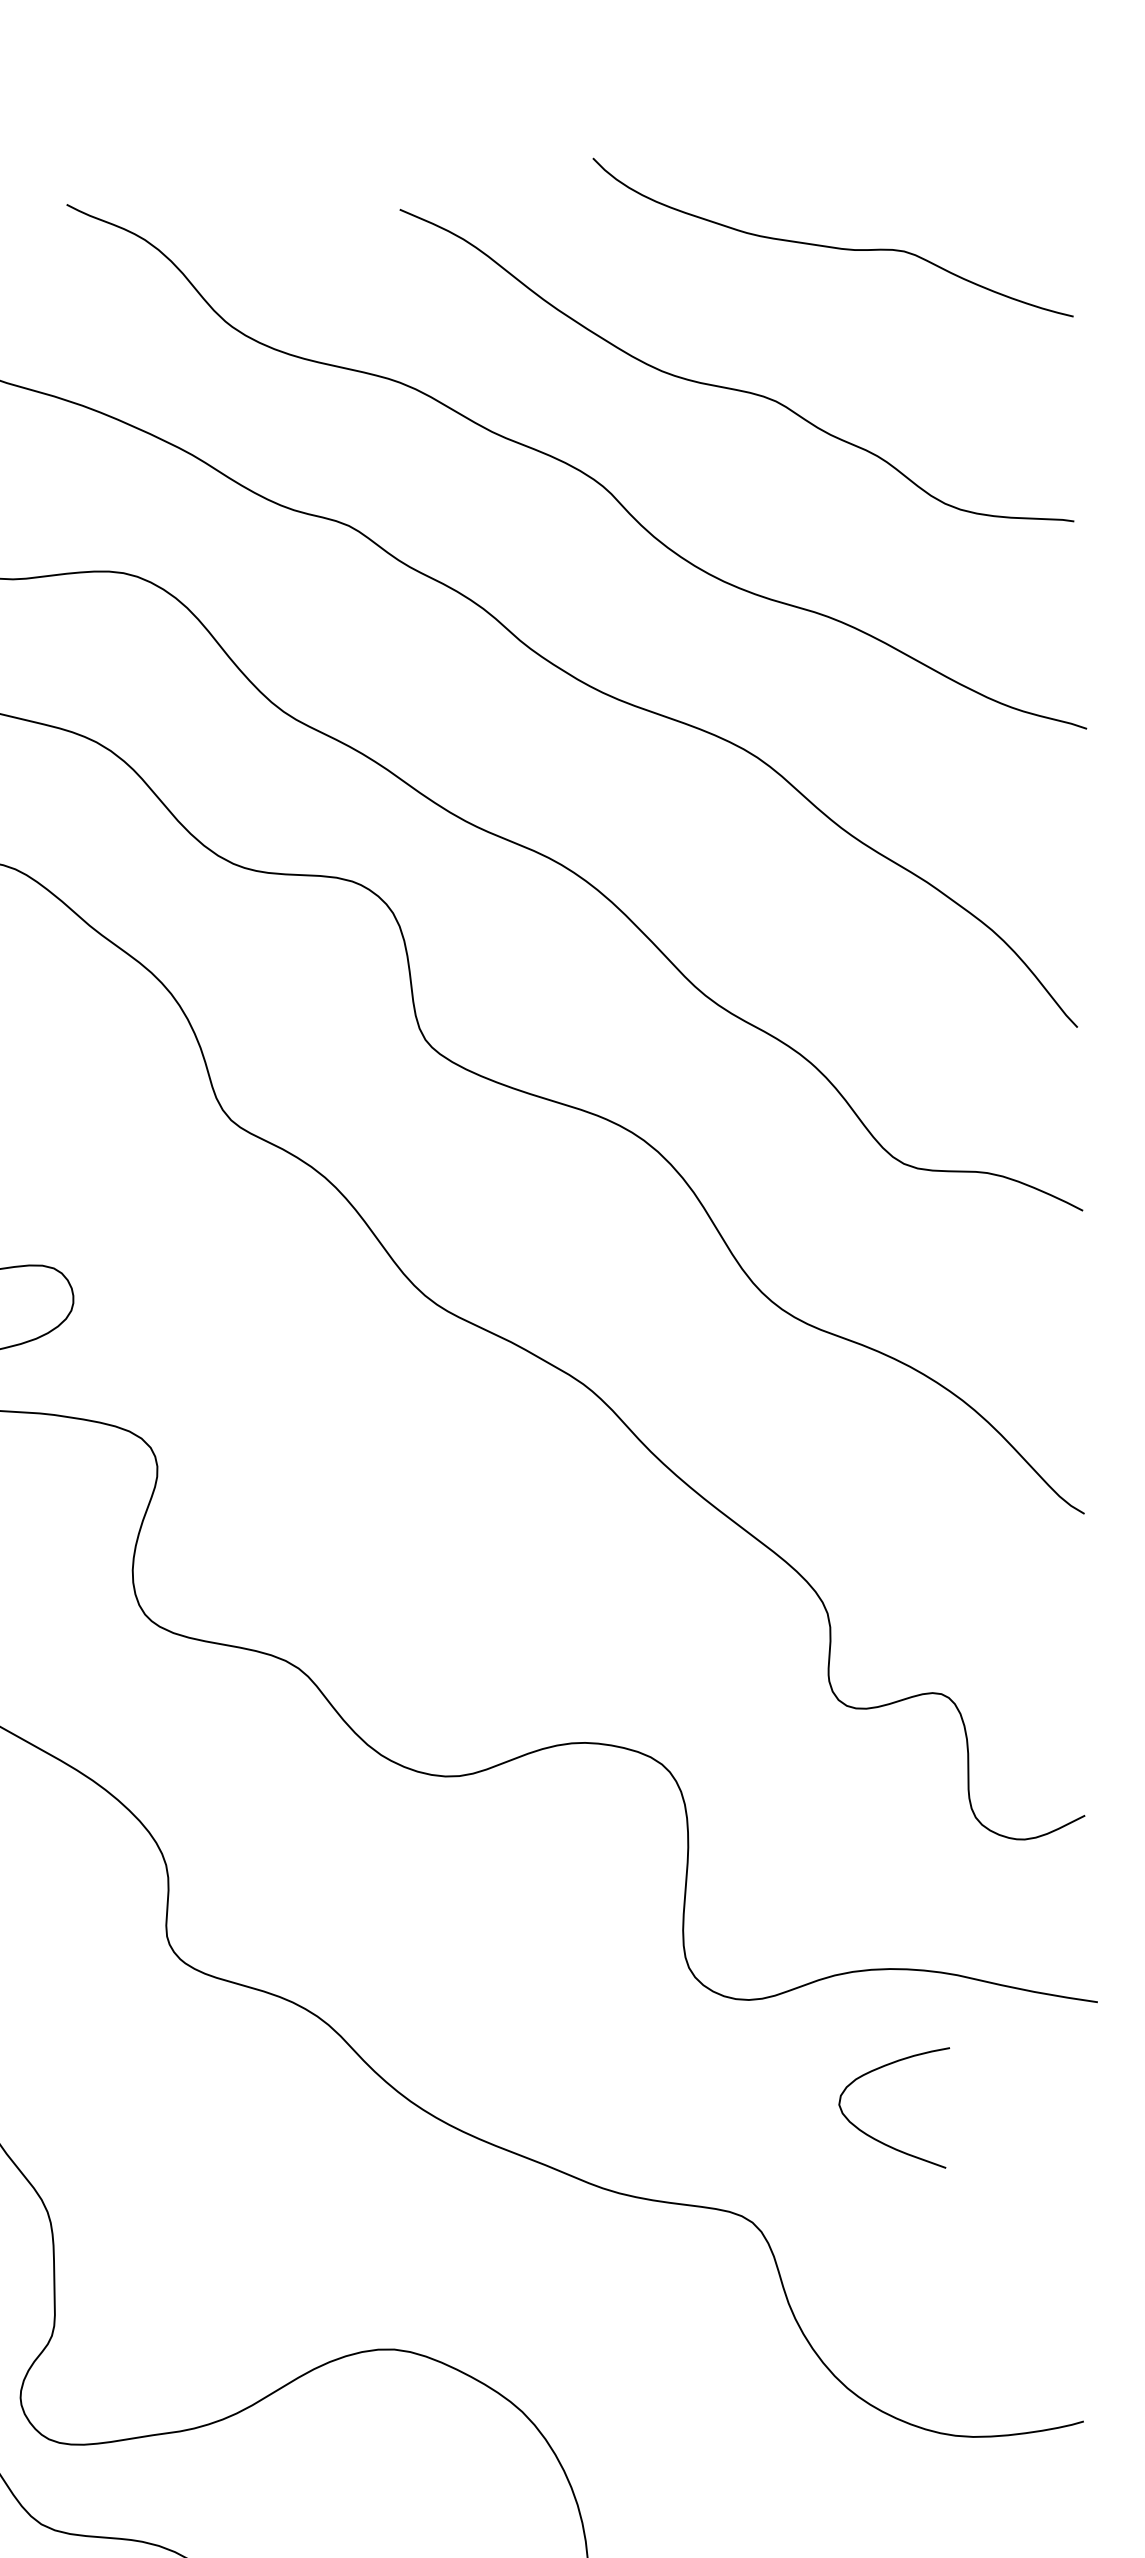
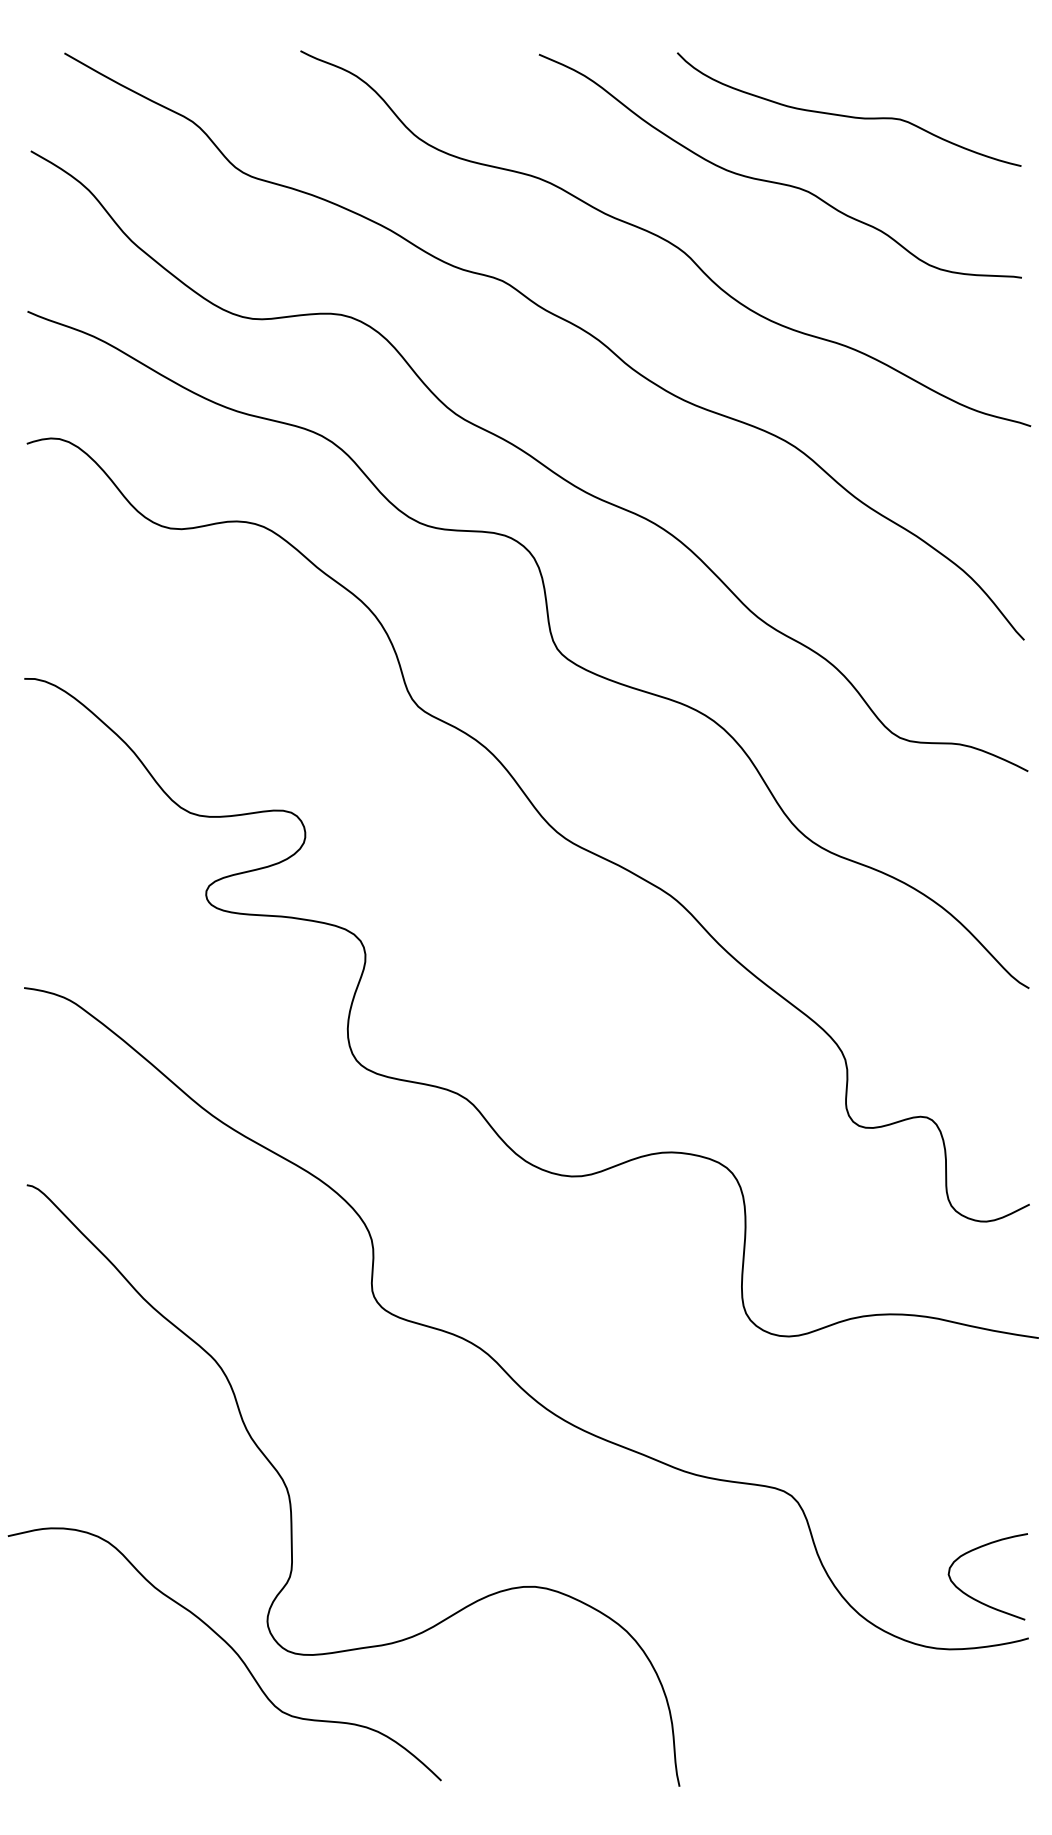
curve: (833, 245) -> (849, 115), moved
curve: (876, 2138) -> (975, 1598), moved

